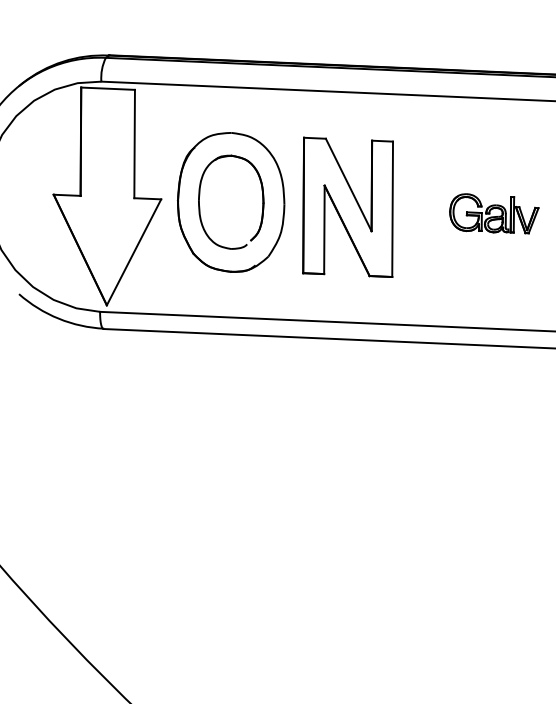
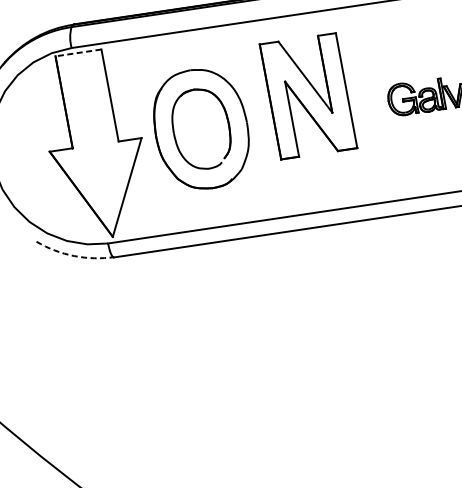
line: (108, 88) -> (78, 52), solid -> dashed
part: (347, 206) -> (307, 95), moved
arc: (58, 318) -> (73, 255), solid -> dashed

